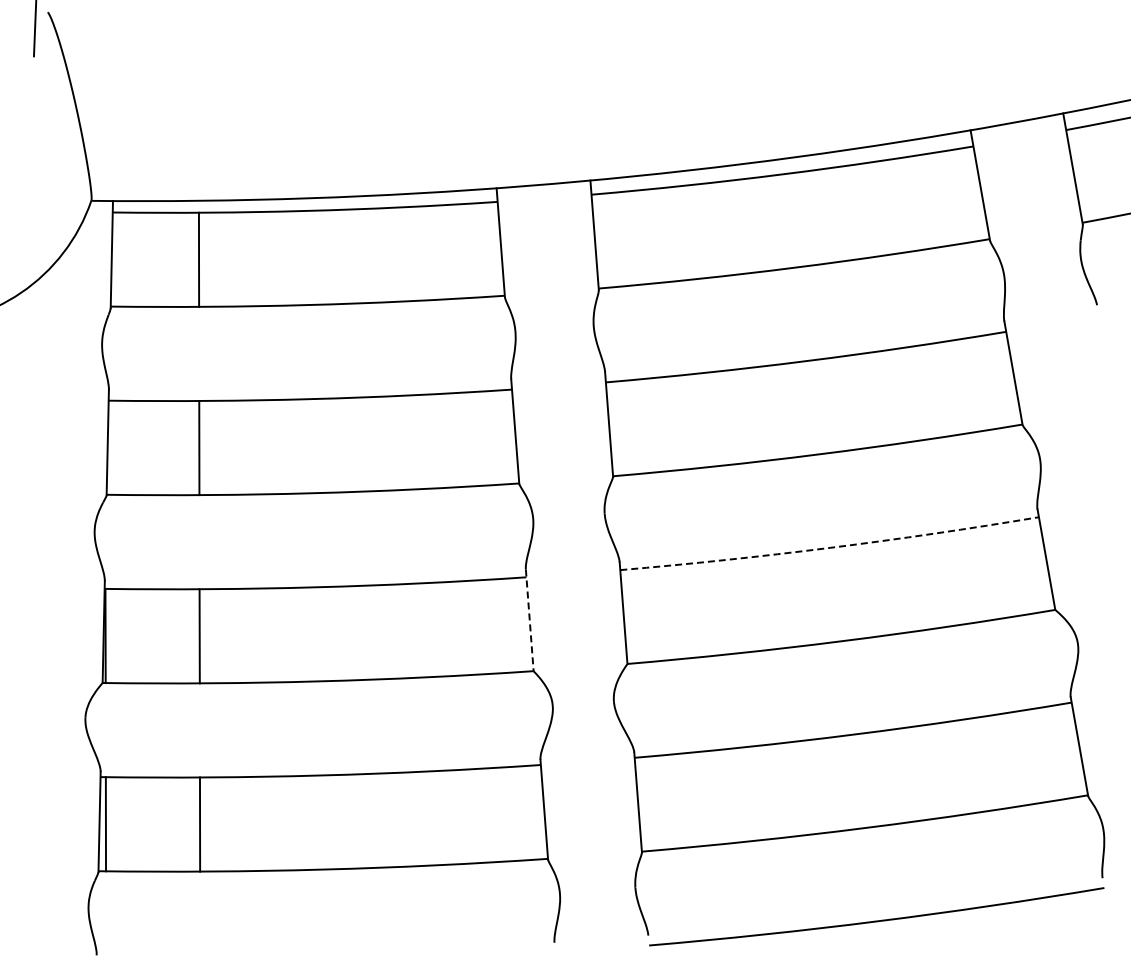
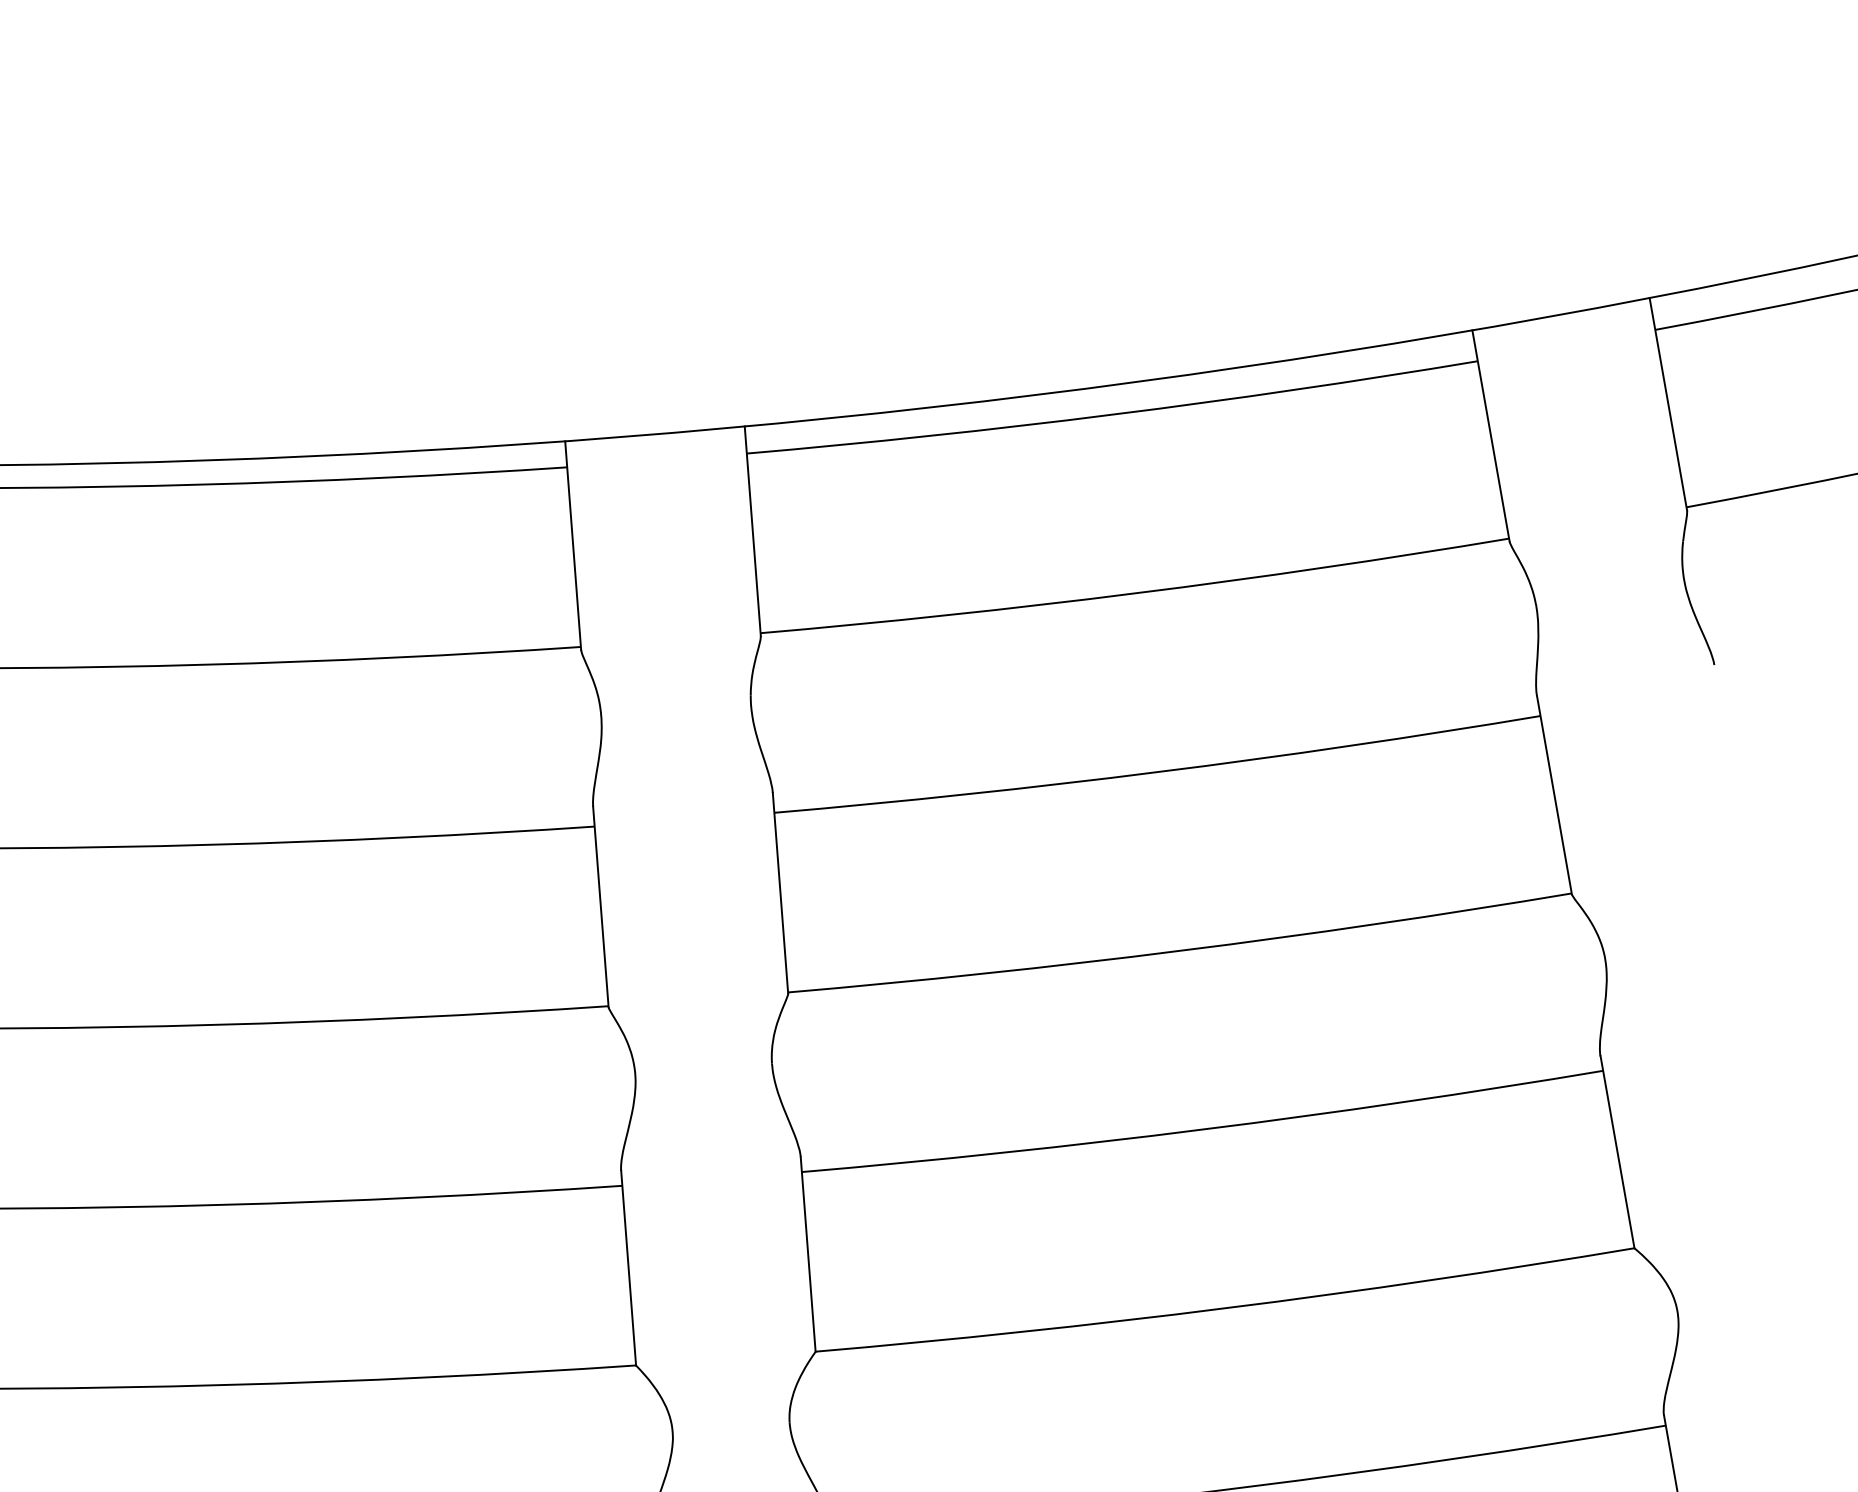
arc: (830, 547) -> (1204, 1128), dashed -> solid
line: (529, 620) -> (628, 1268), dashed -> solid

